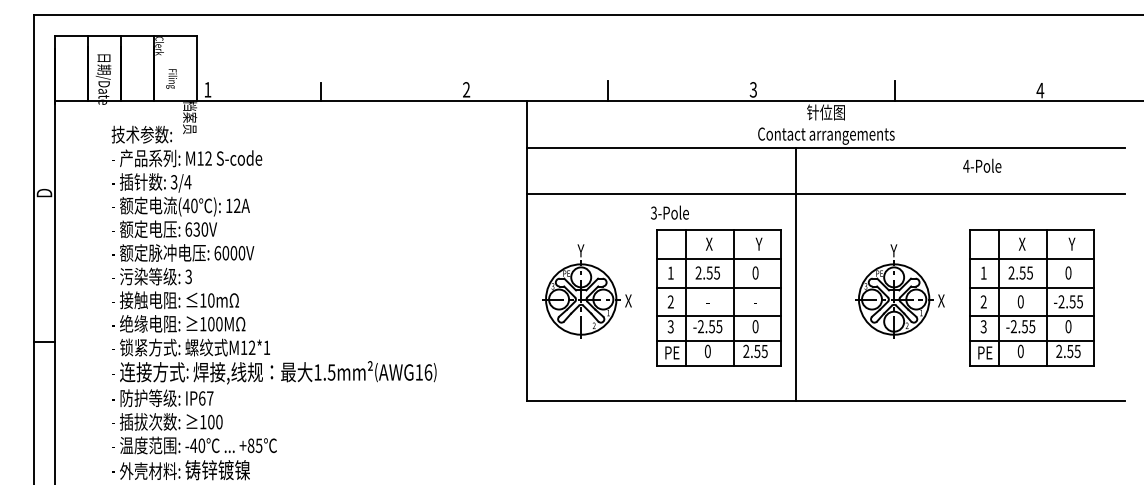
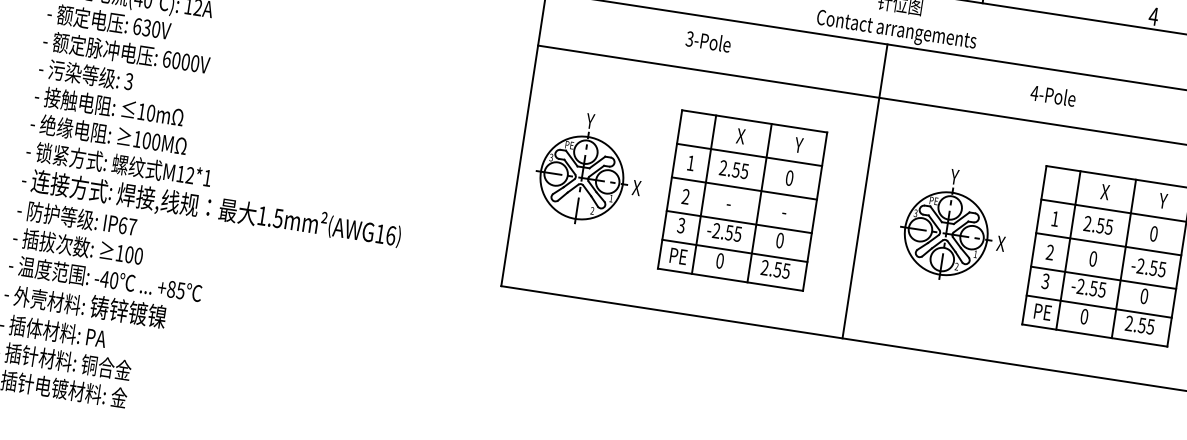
text: (982, 165) -> (1053, 95), moved
text: (669, 212) -> (708, 41), moved
line: (795, 274) -> (864, 191), moved

